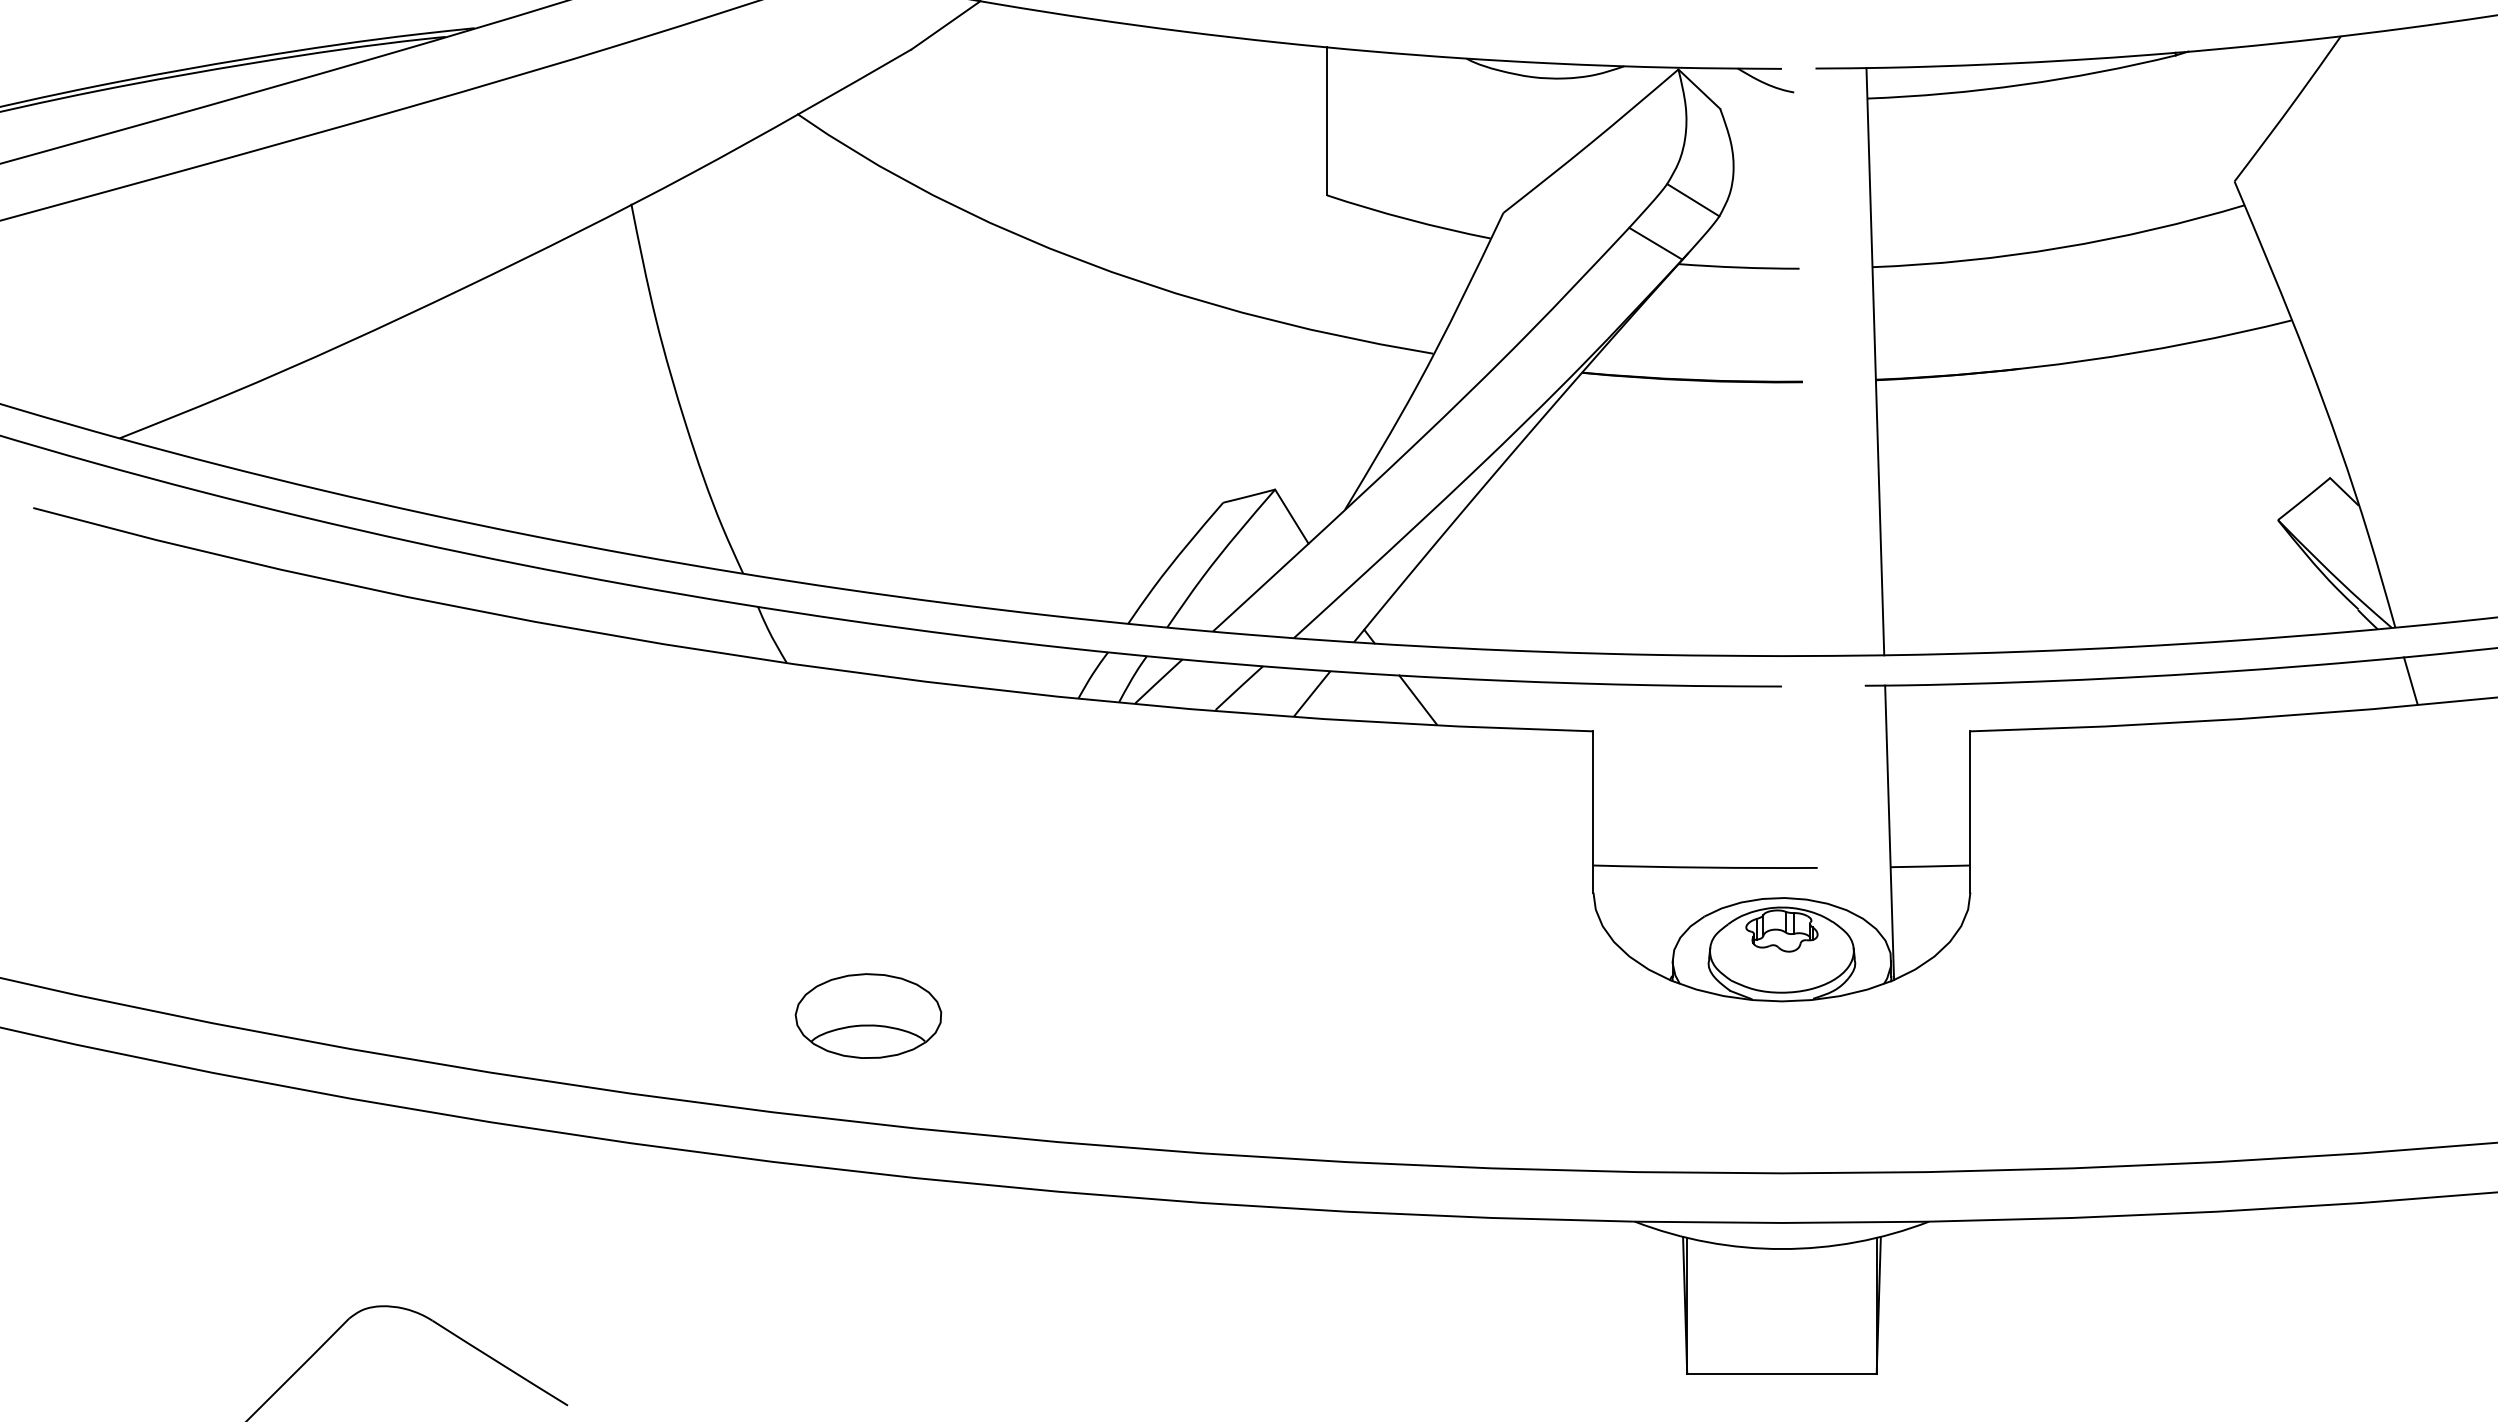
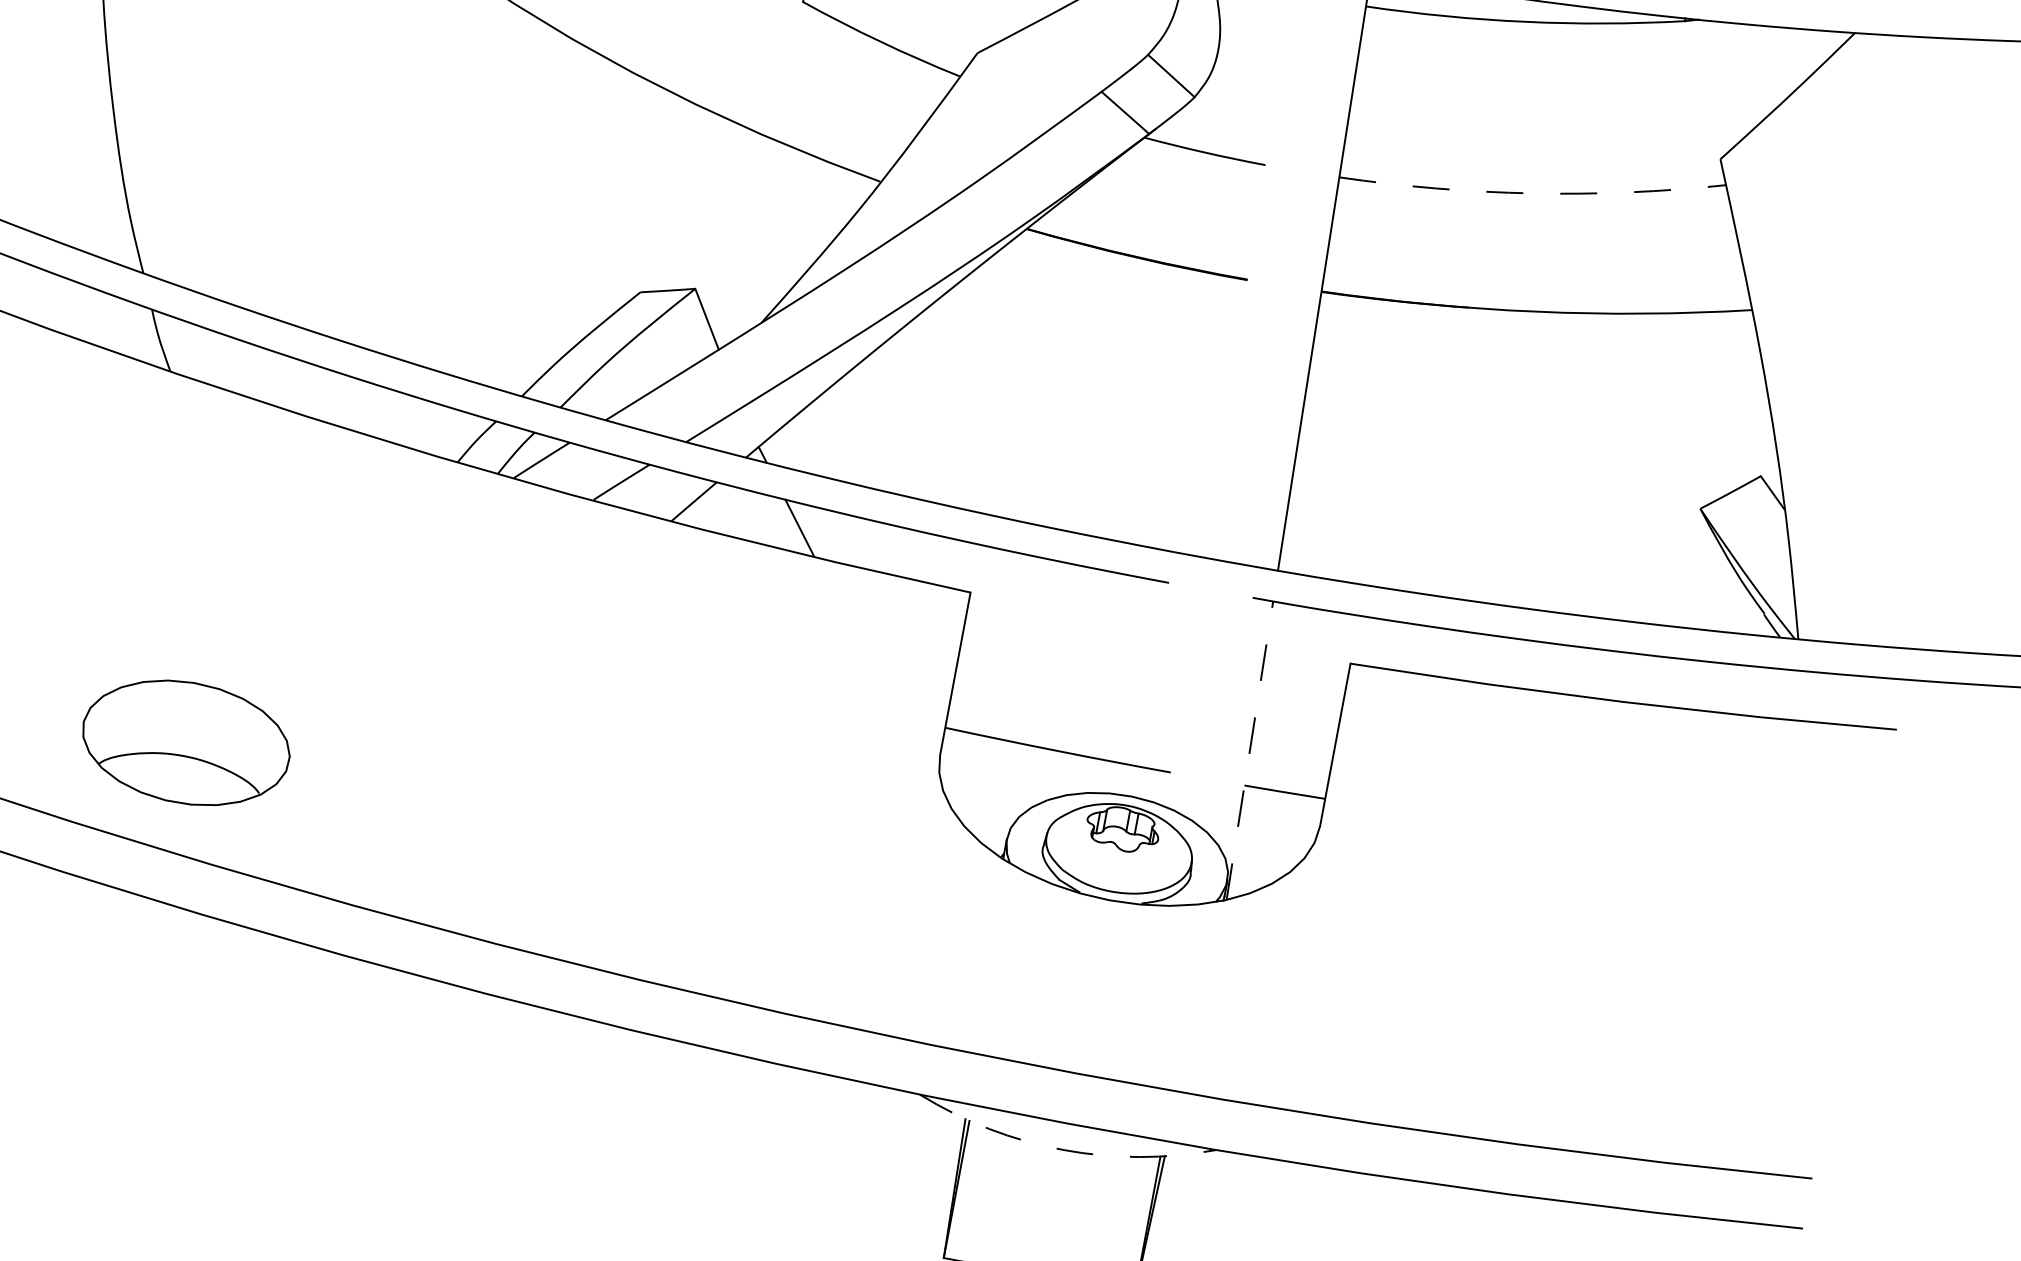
arc: (2060, 247) -> (1532, 192), solid -> dashed
line: (2410, 680) -> (1803, 695), removed
line: (1889, 832) -> (1249, 750), solid -> dashed
part: (868, 1015) -> (186, 742), size x1.4
arc: (1781, 1249) -> (1062, 1150), solid -> dashed

